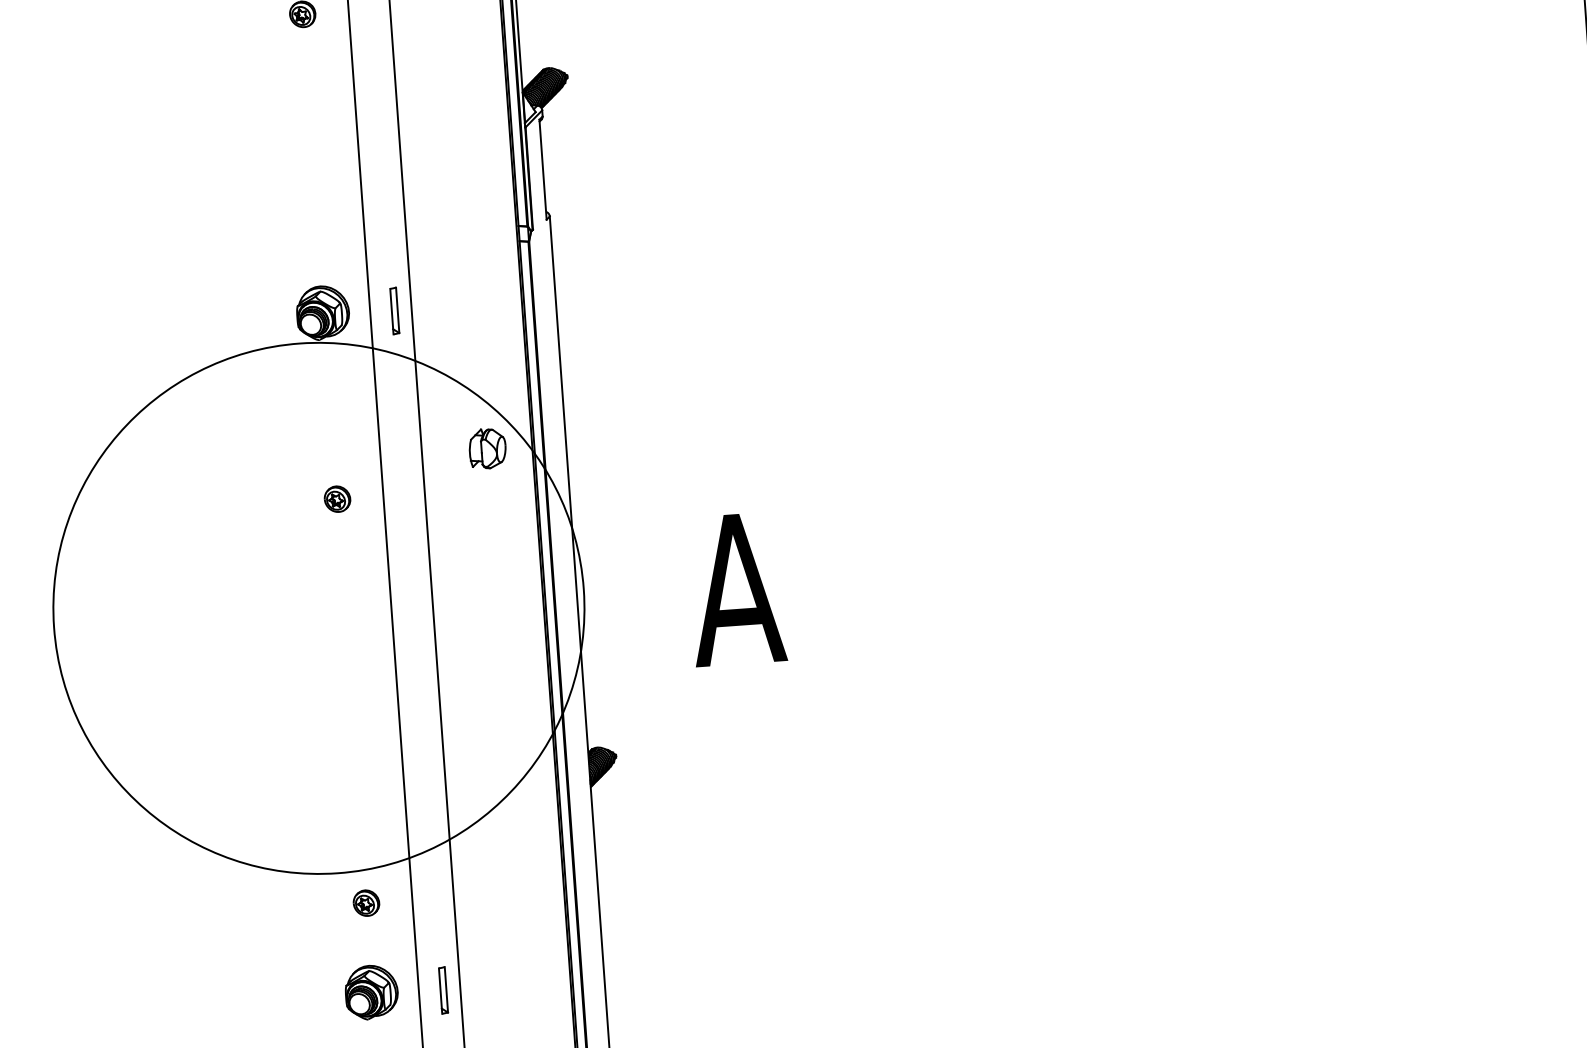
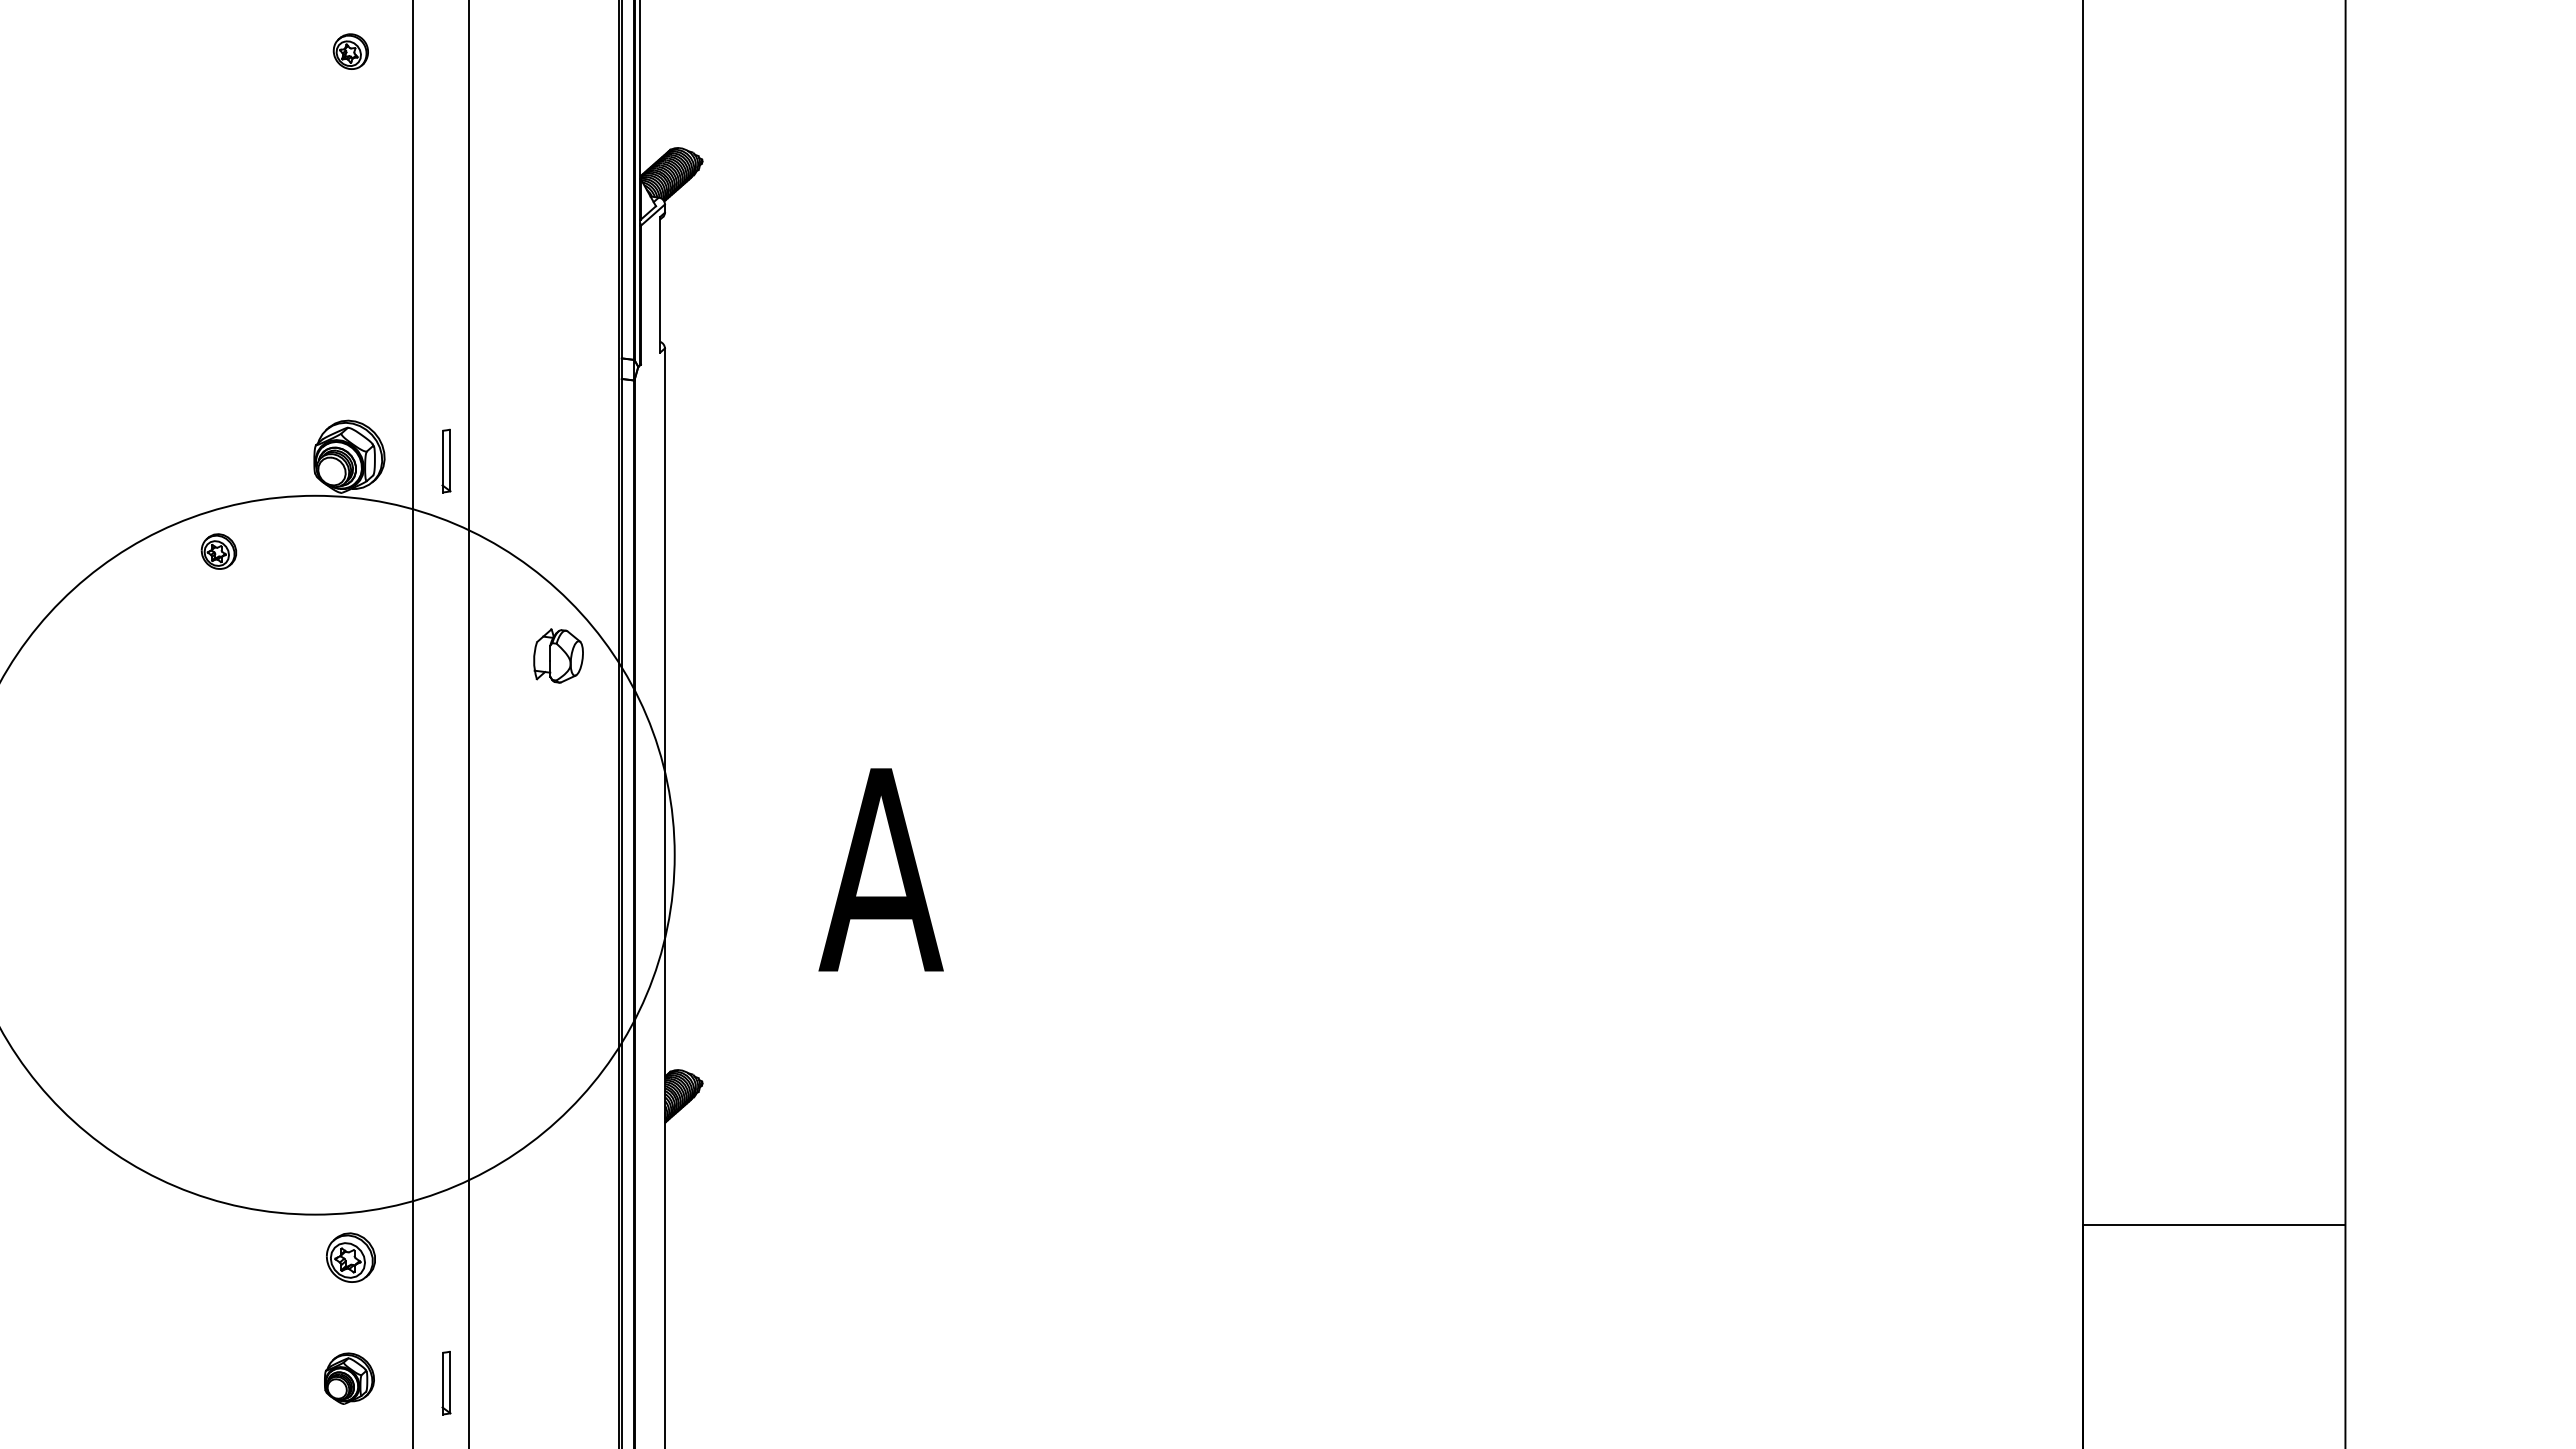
part: (337, 499) -> (218, 551), moved
part: (366, 902) -> (350, 1257), size x1.4
part: (371, 992) -> (349, 1378), size x0.7

